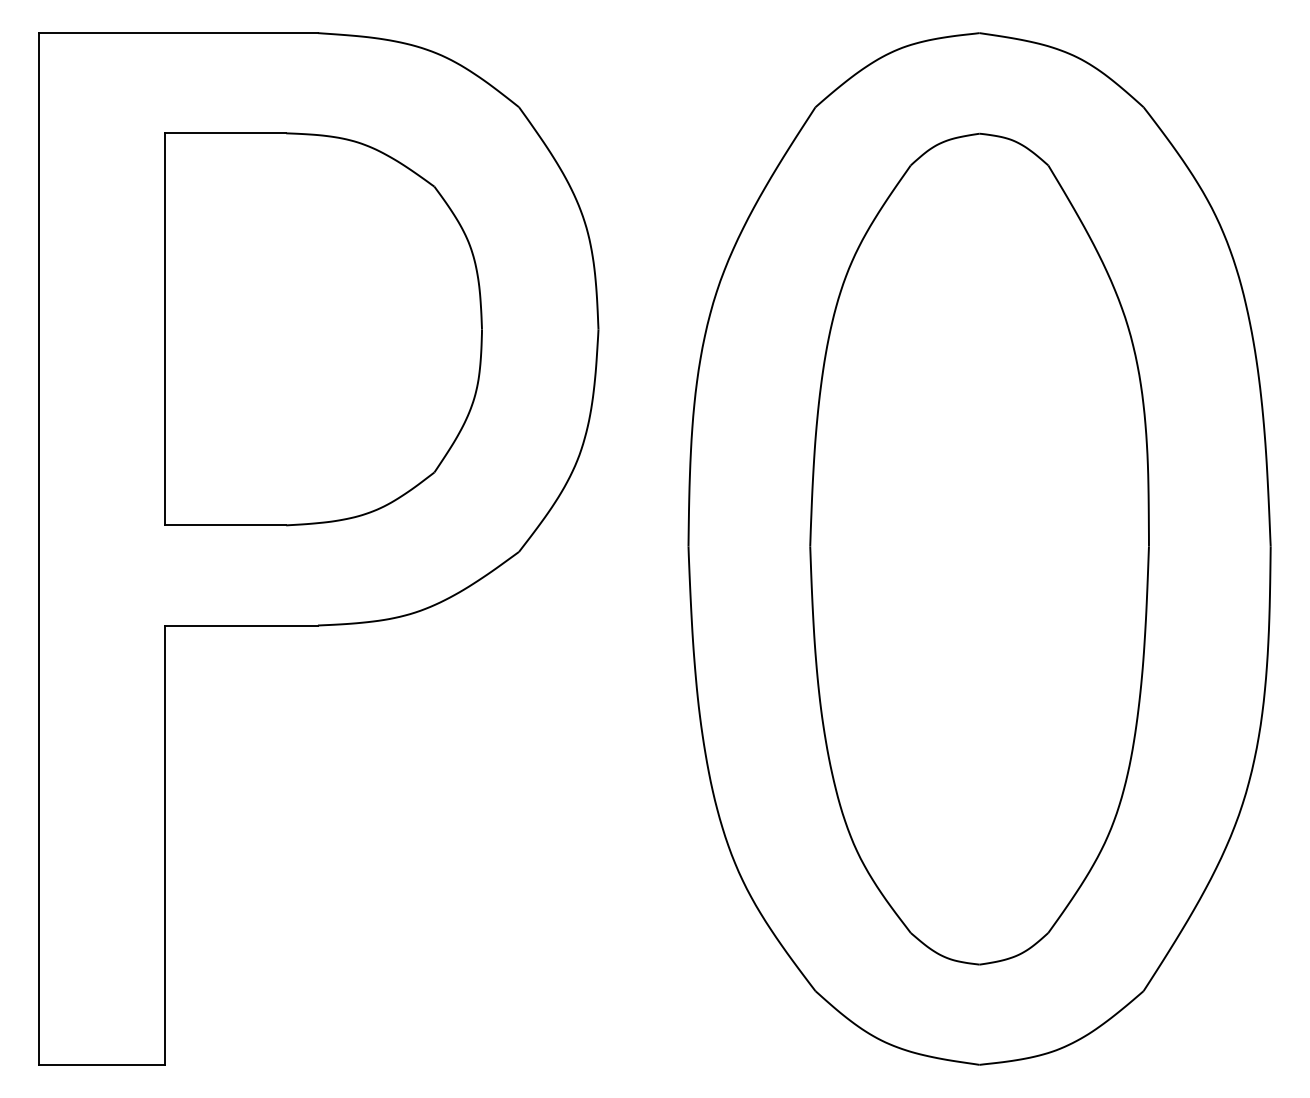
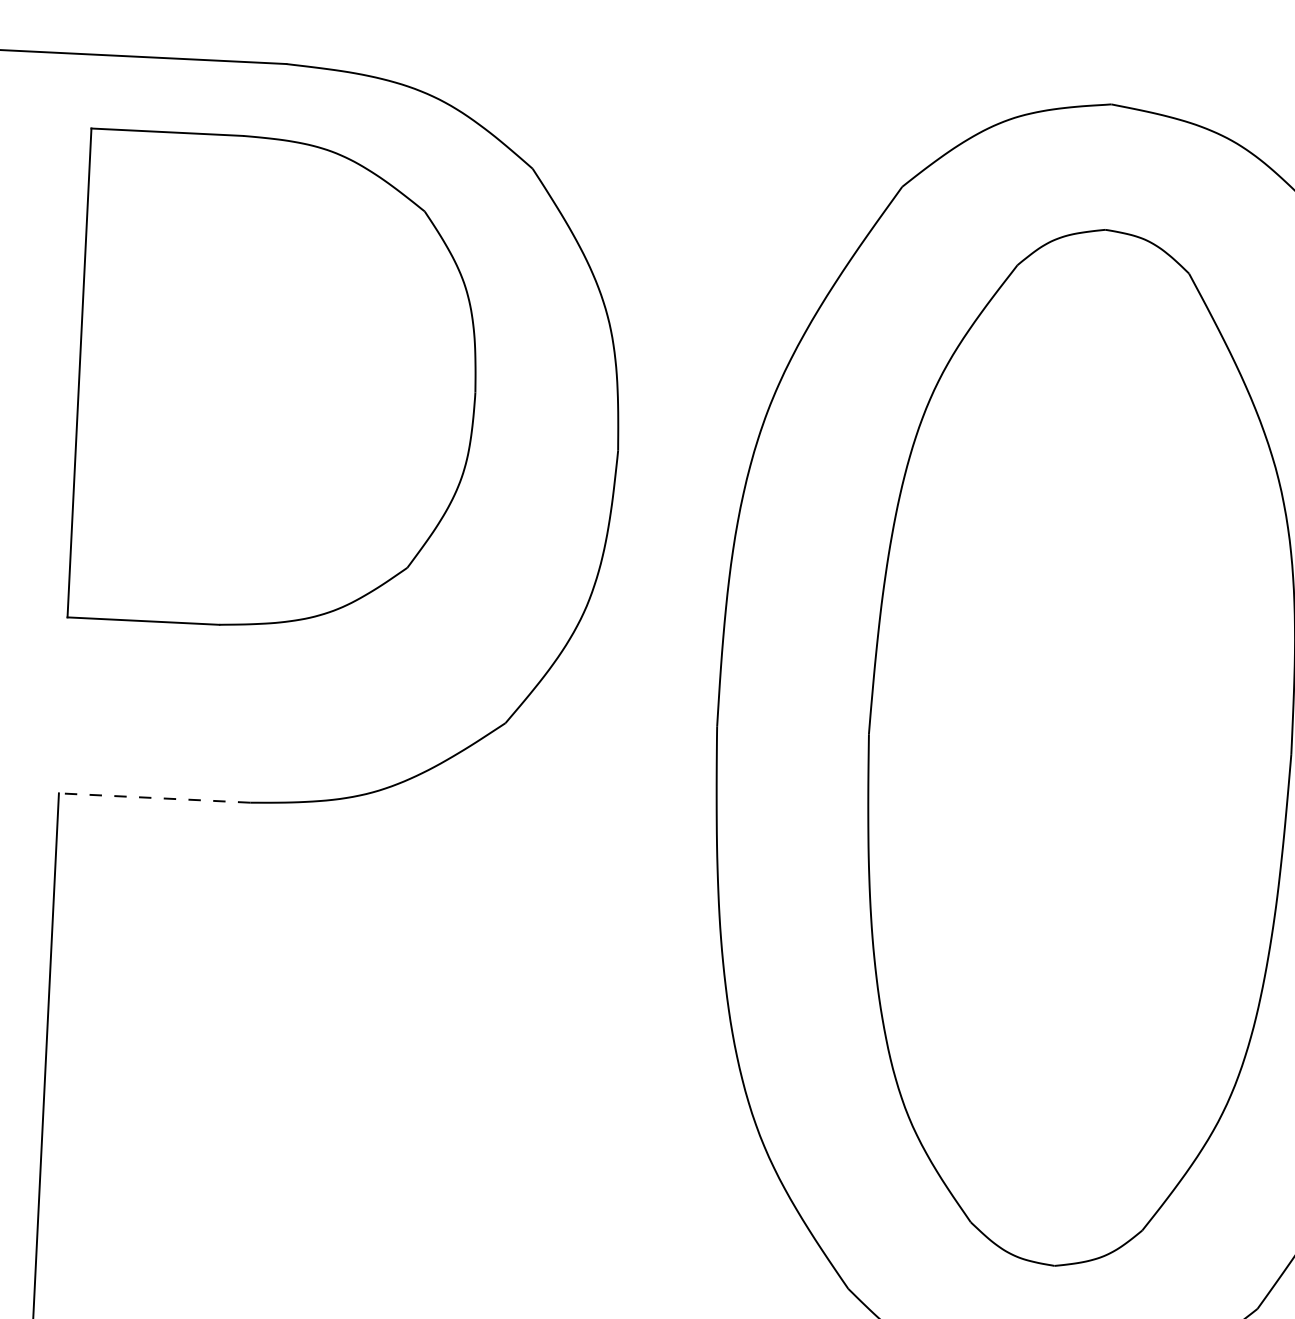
part: (323, 329) -> (277, 382), moved
line: (241, 625) -> (154, 798), solid -> dashed

